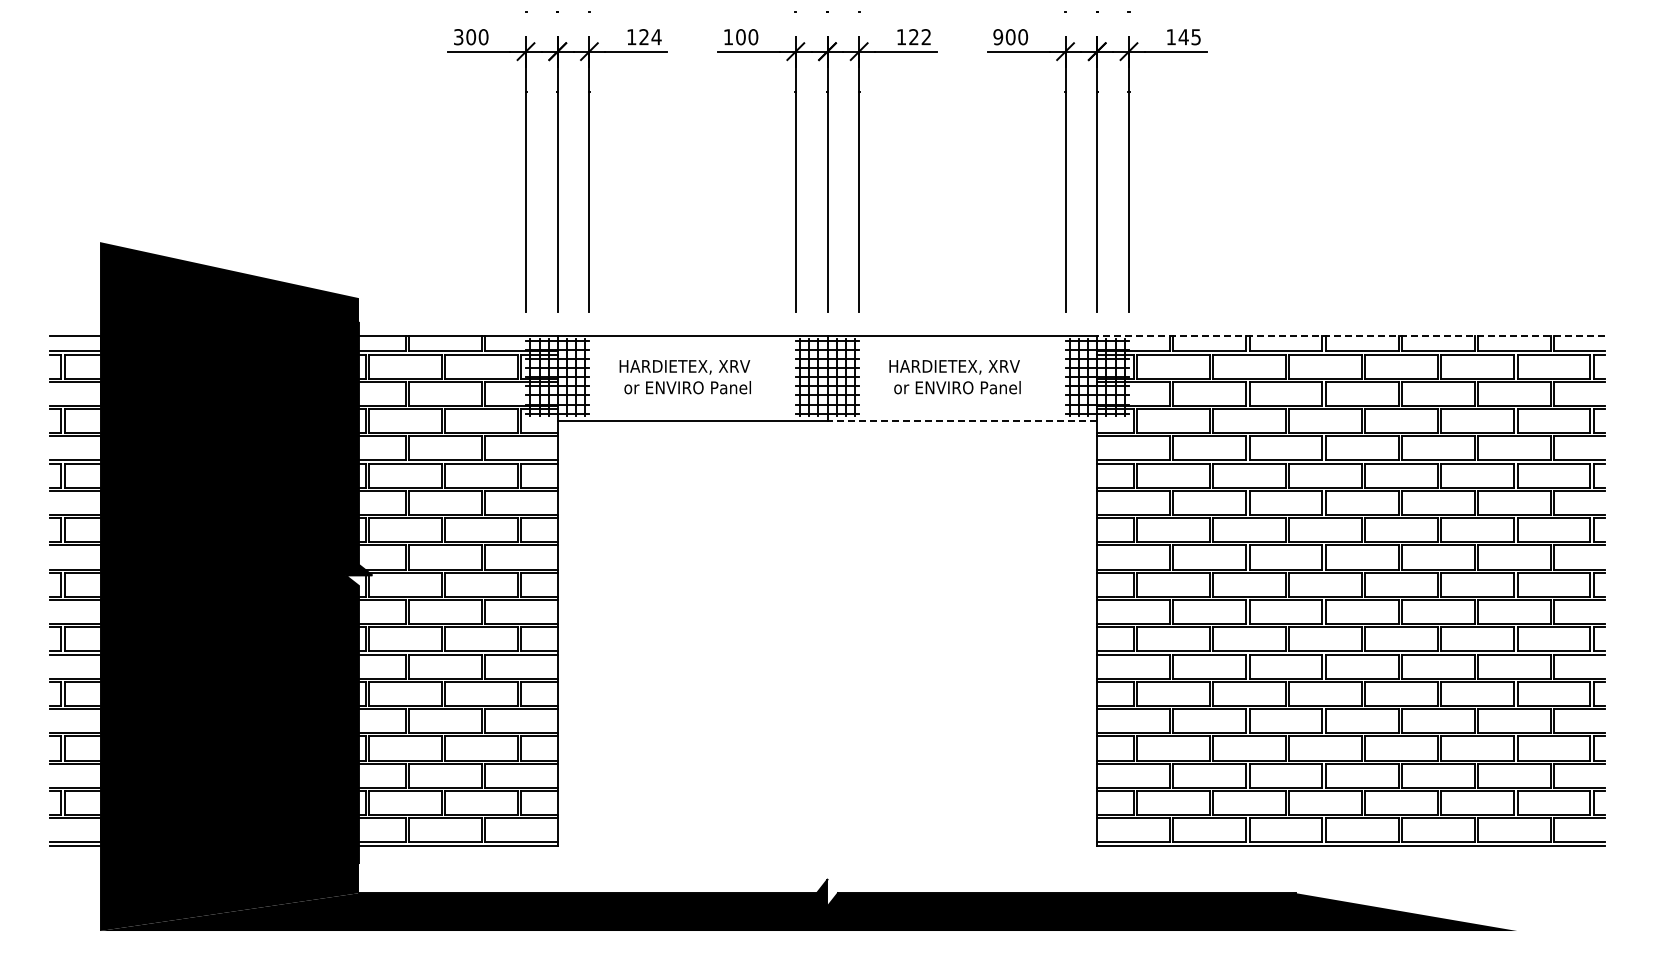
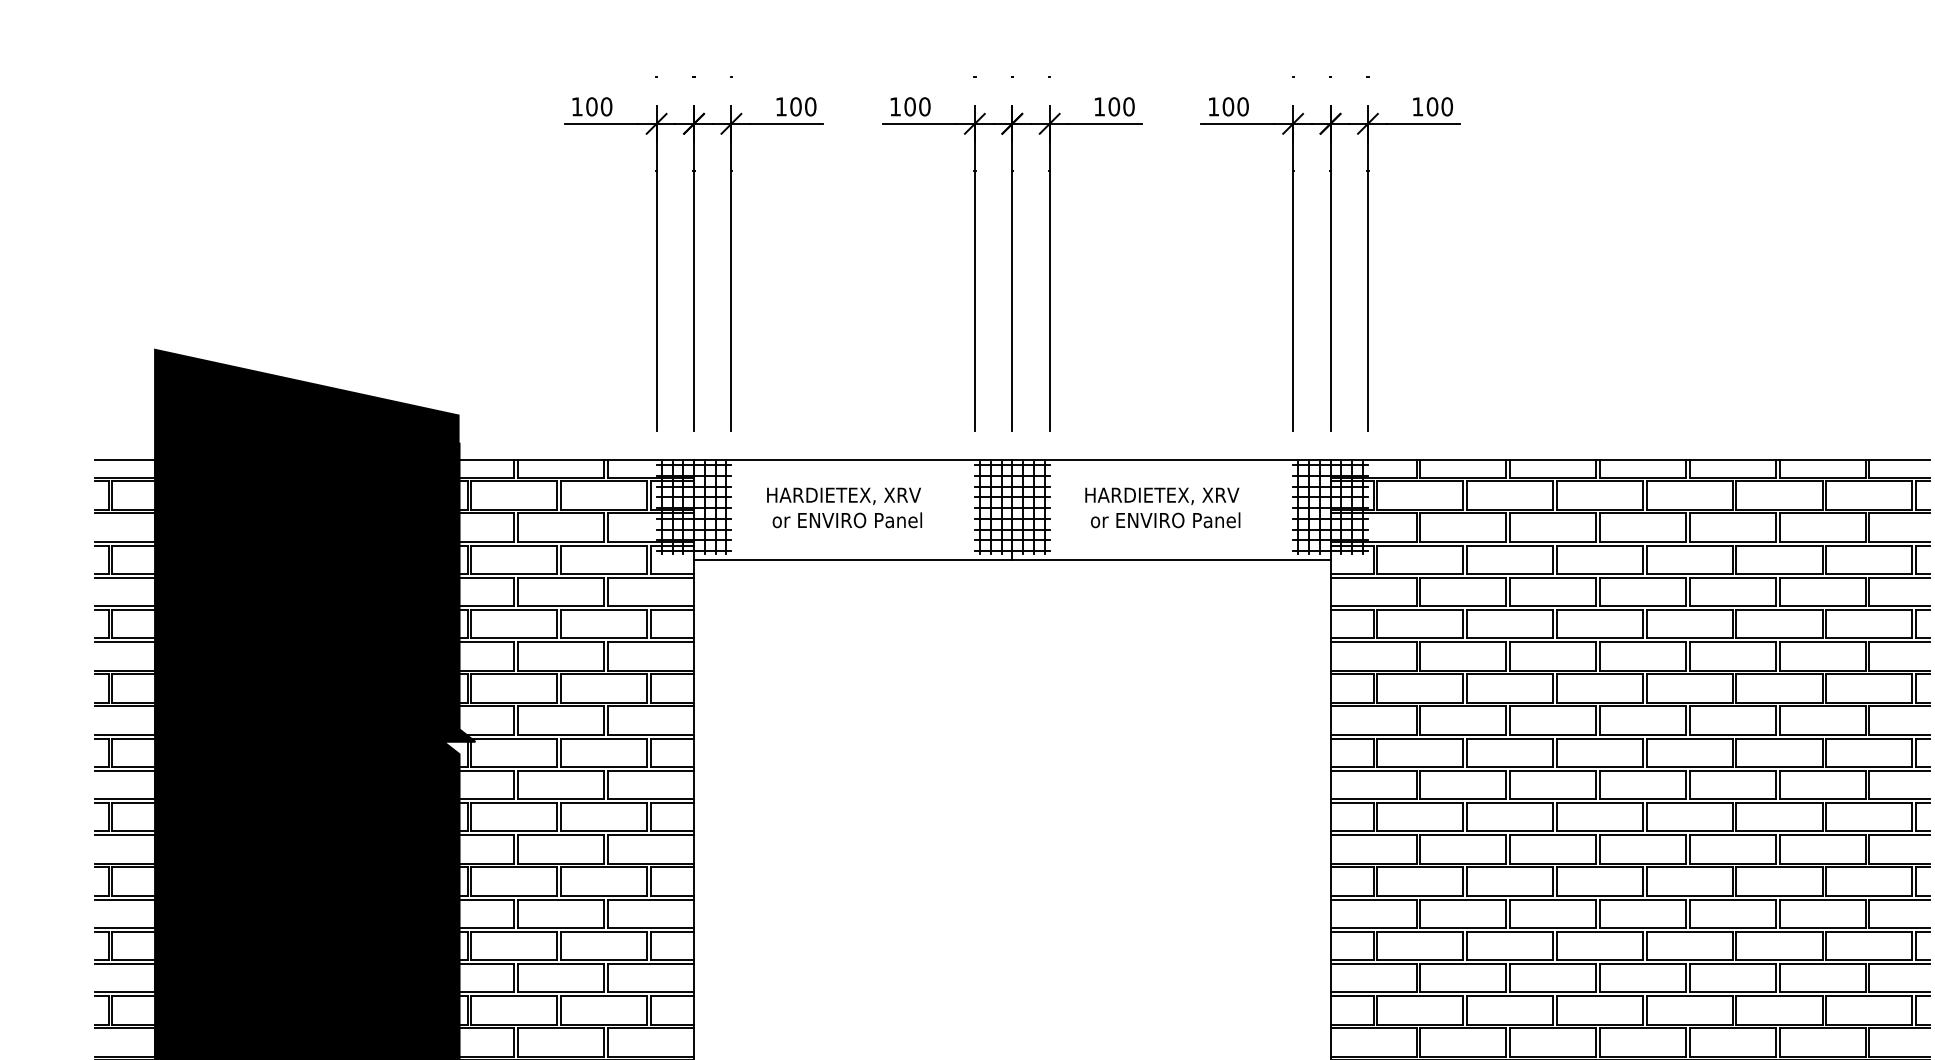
text: (458, 37) -> (576, 107), 300 -> 100
text: (650, 37) -> (803, 107), 124 -> 100
text: (920, 37) -> (1121, 107), 122 -> 100
text: (998, 37) -> (1214, 107), 900 -> 100
text: (1189, 37) -> (1439, 107), 145 -> 100
line: (1351, 336) -> (1630, 459), dashed -> solid
line: (962, 421) -> (1171, 560), dashed -> solid

